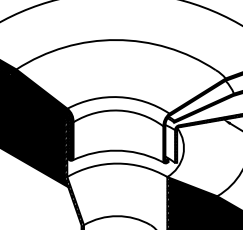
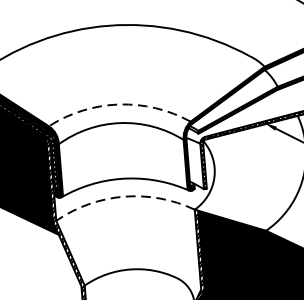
arc: (119, 97) -> (119, 104), solid -> dashed
arc: (117, 163) -> (124, 196), solid -> dashed

